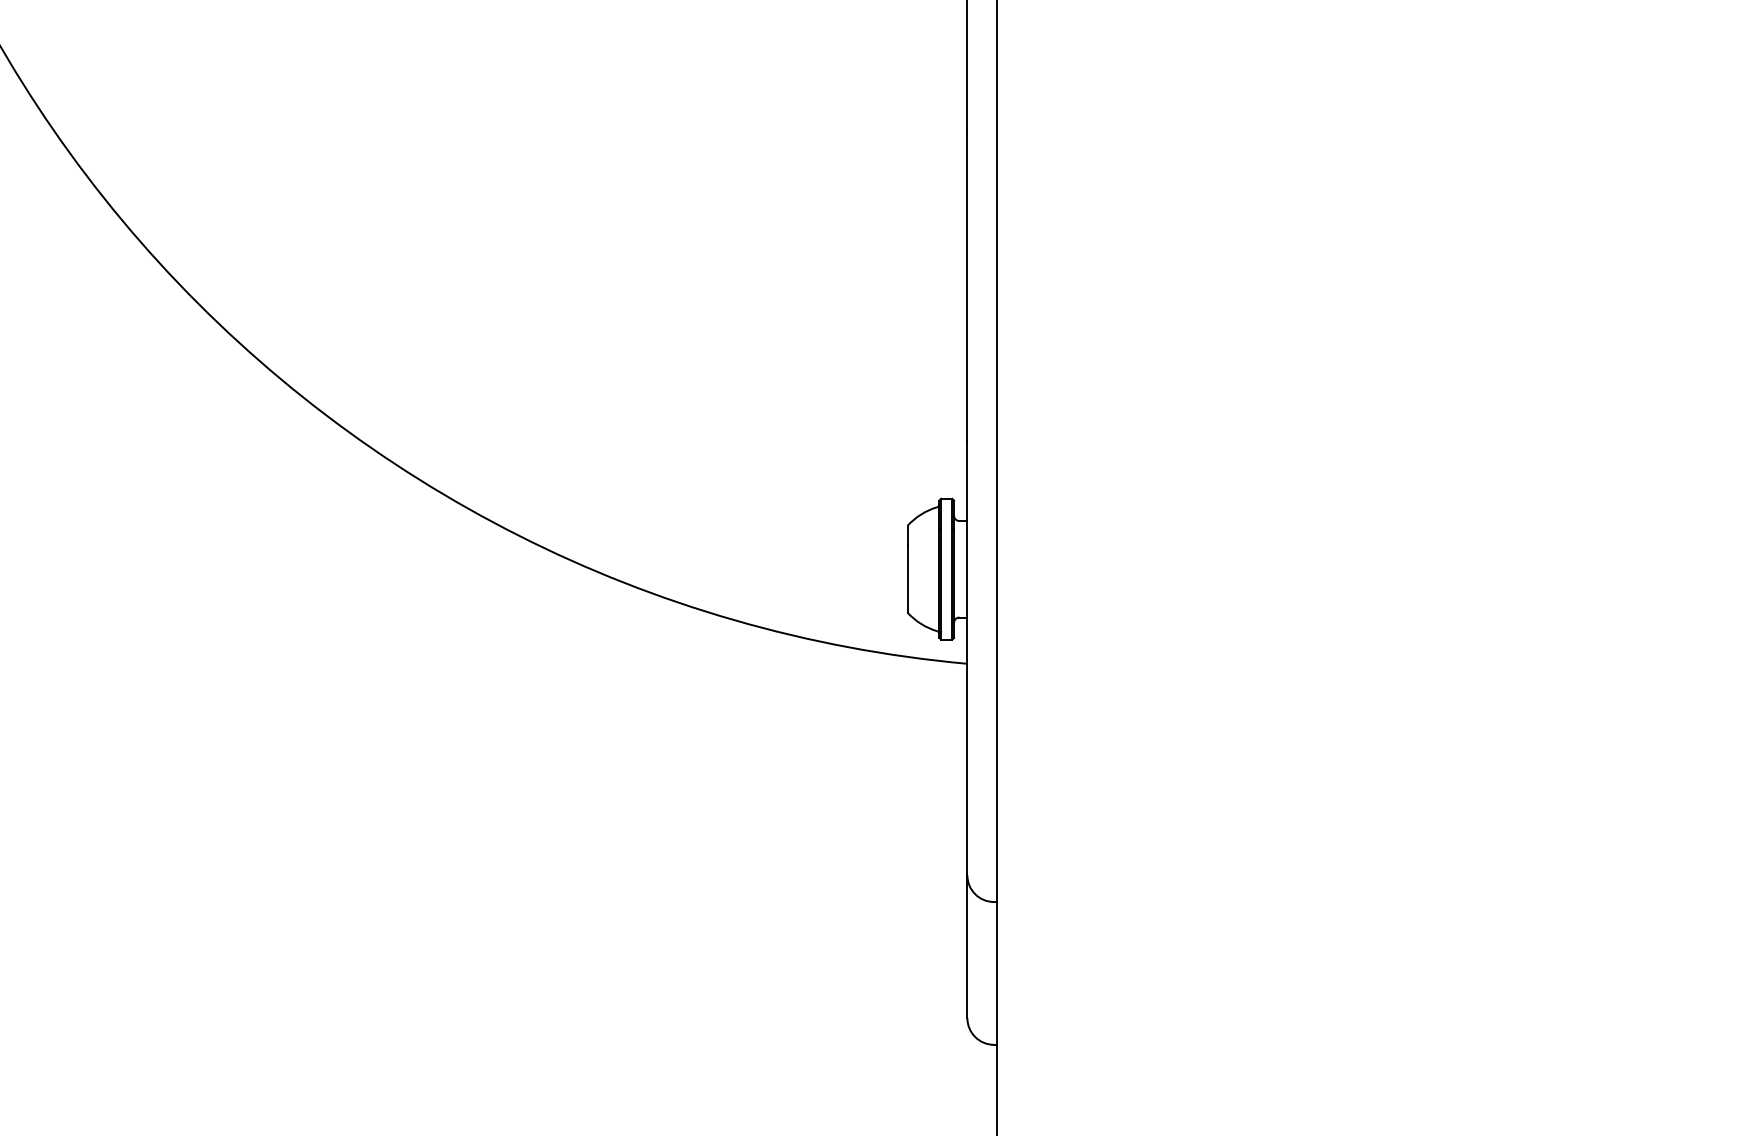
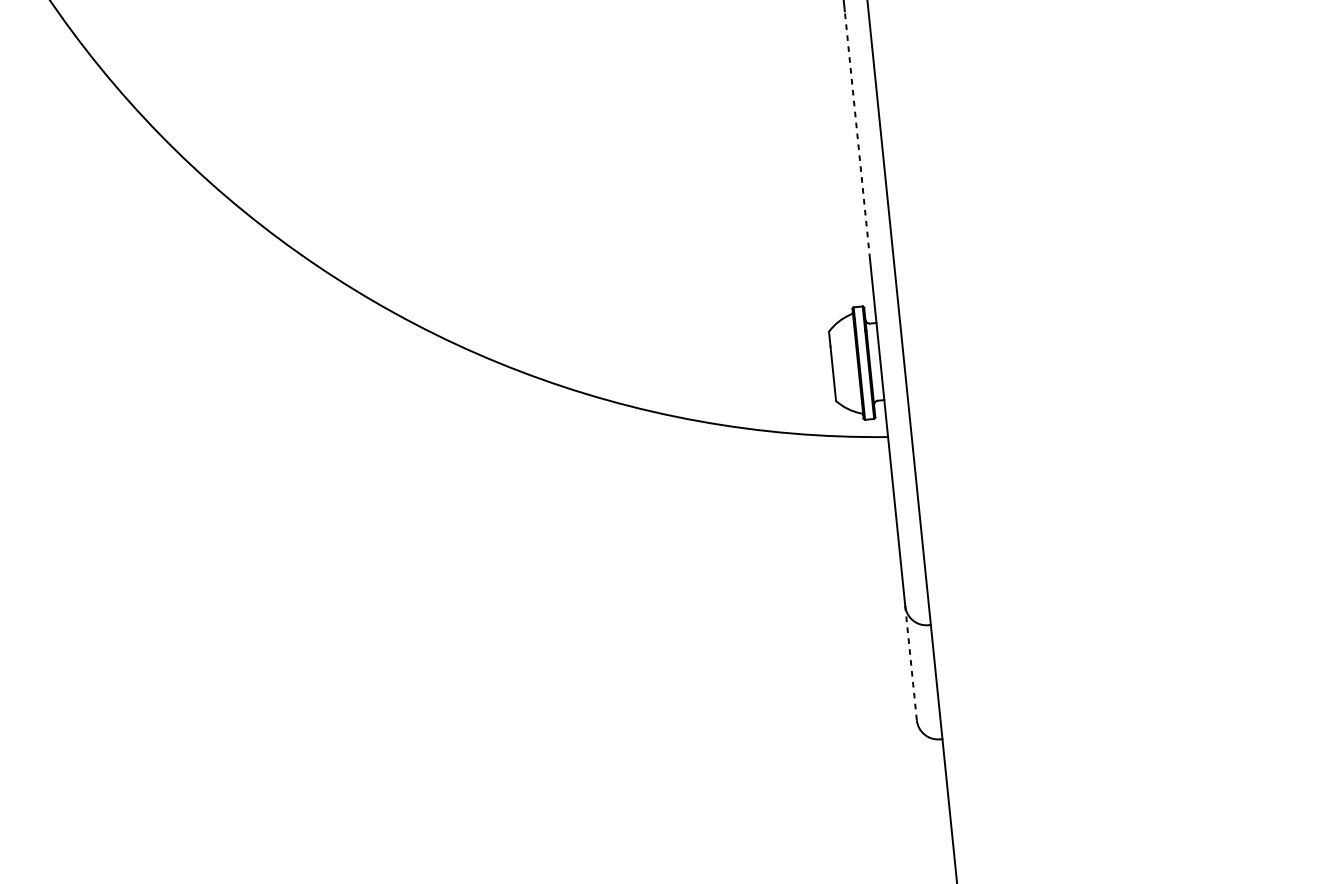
line: (967, 285) -> (857, 134), solid -> dashed
line: (967, 946) -> (911, 662), solid -> dashed

